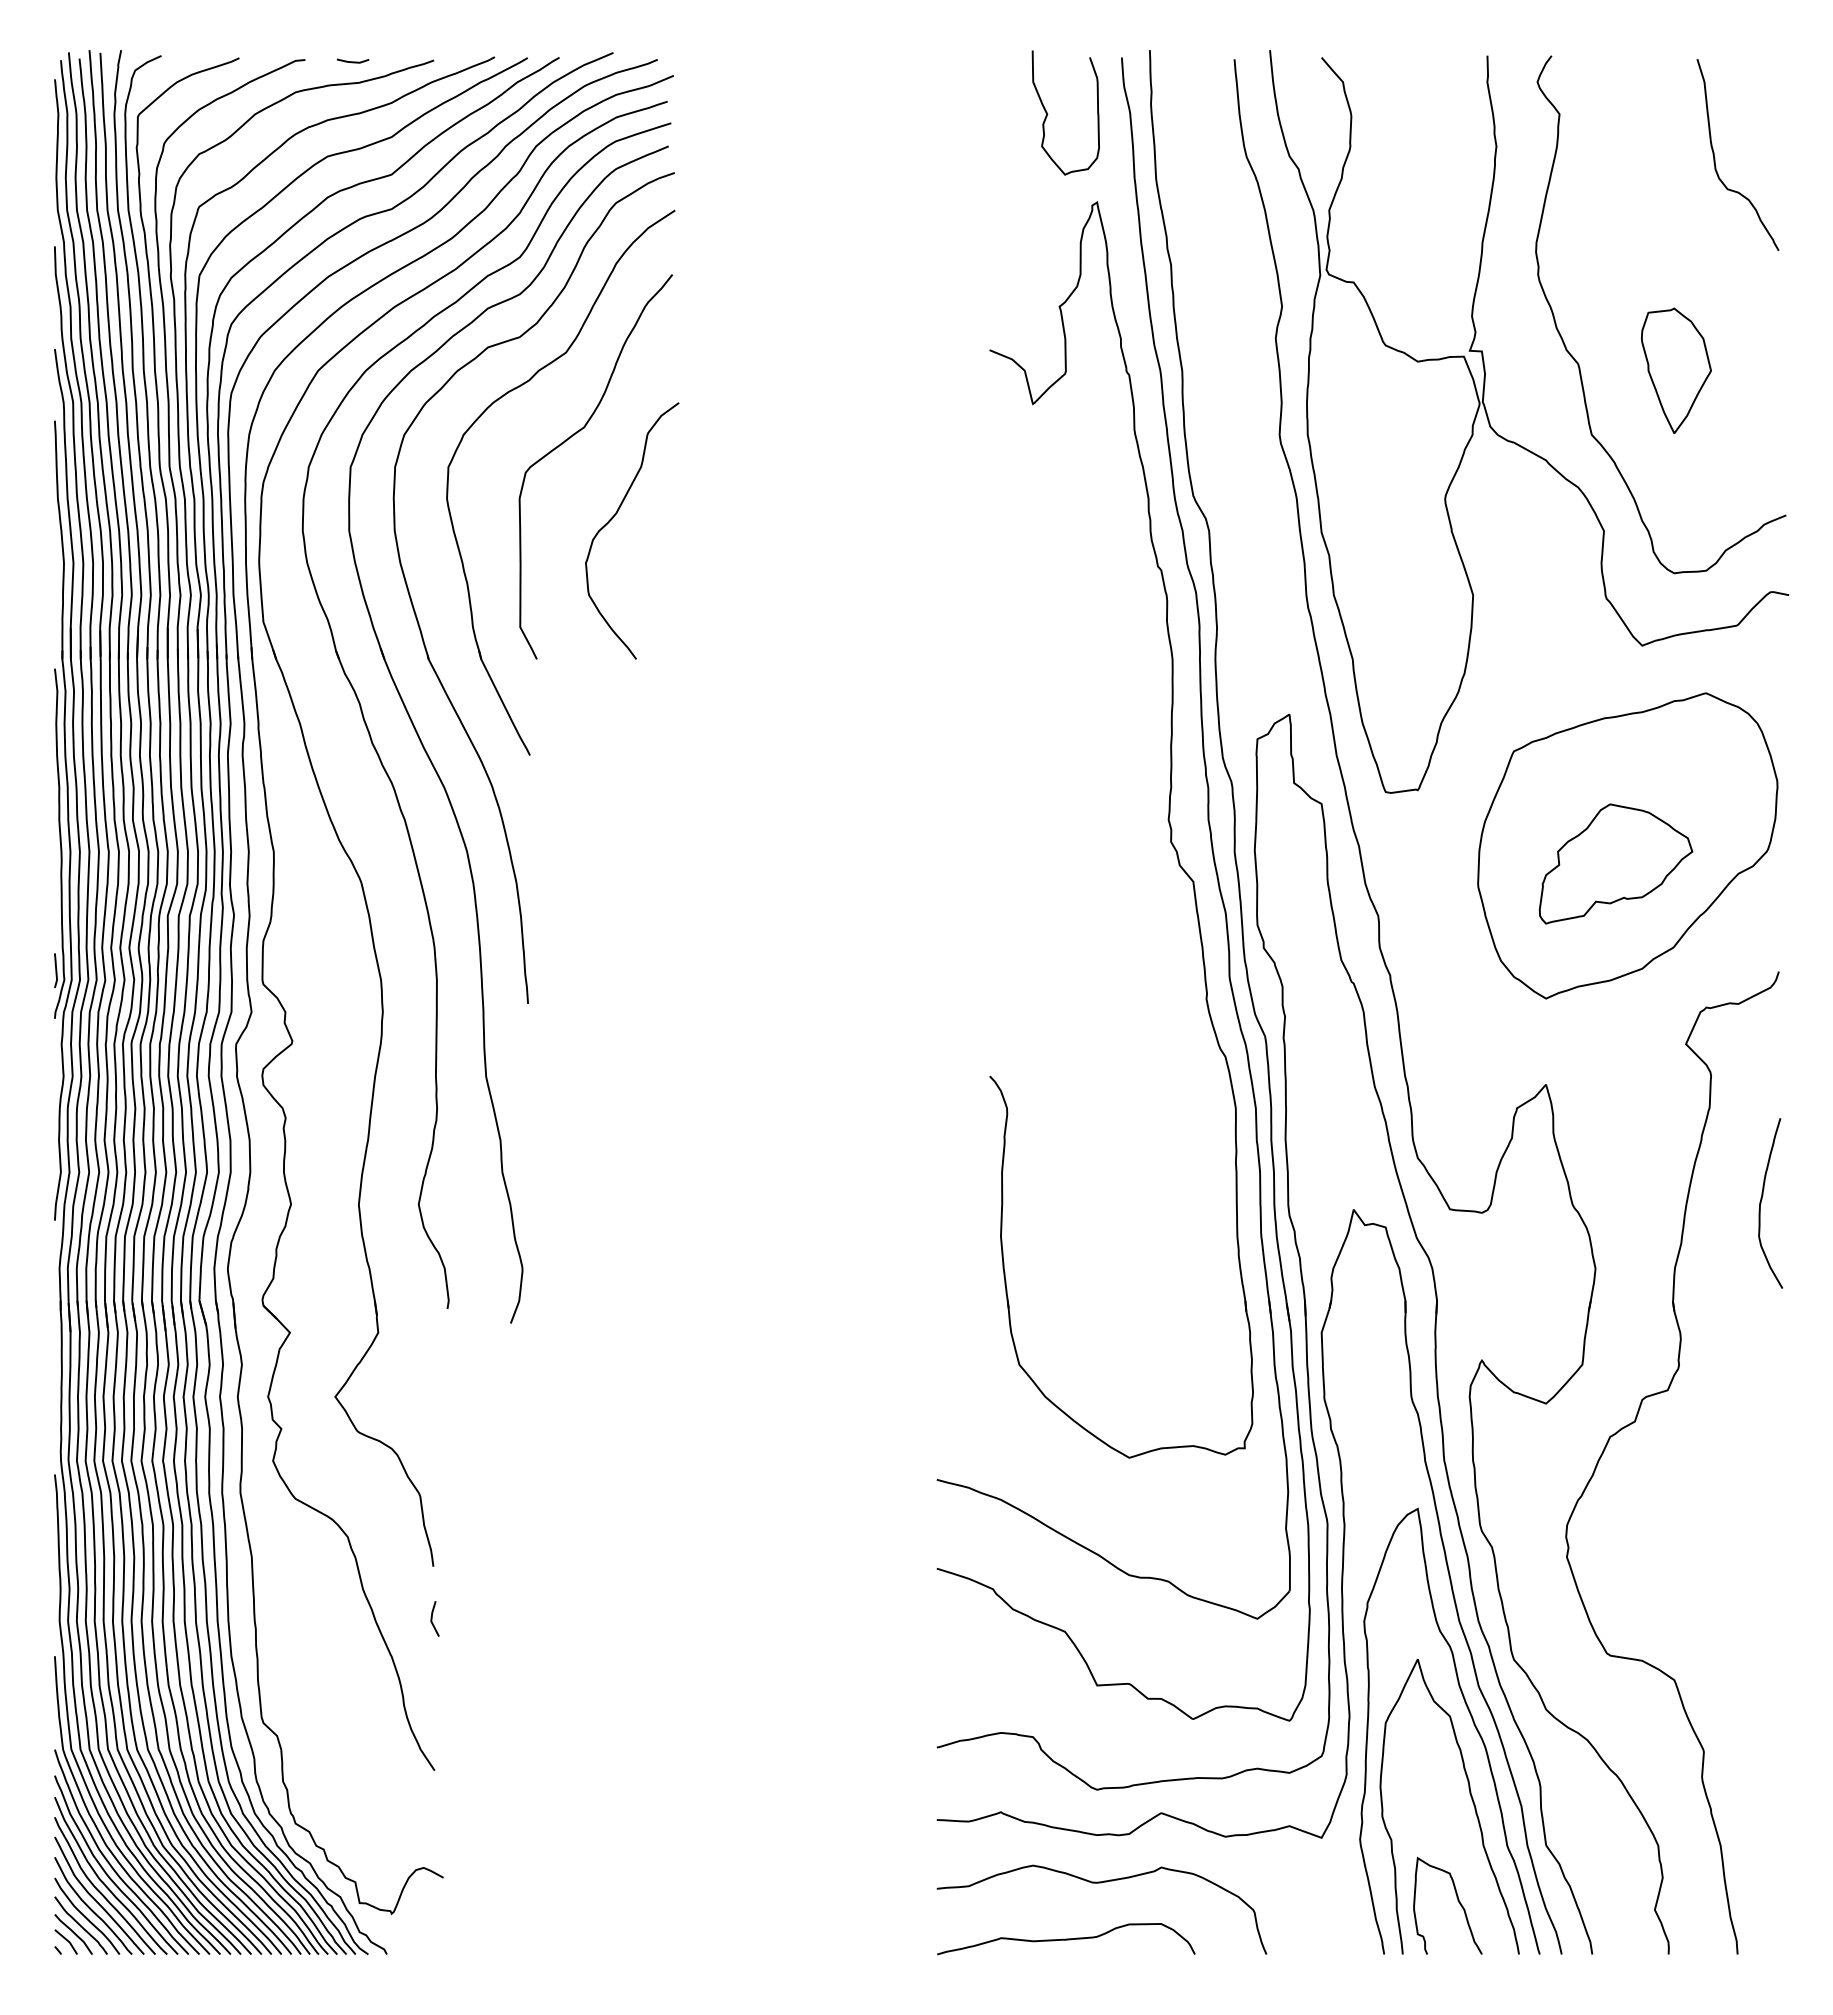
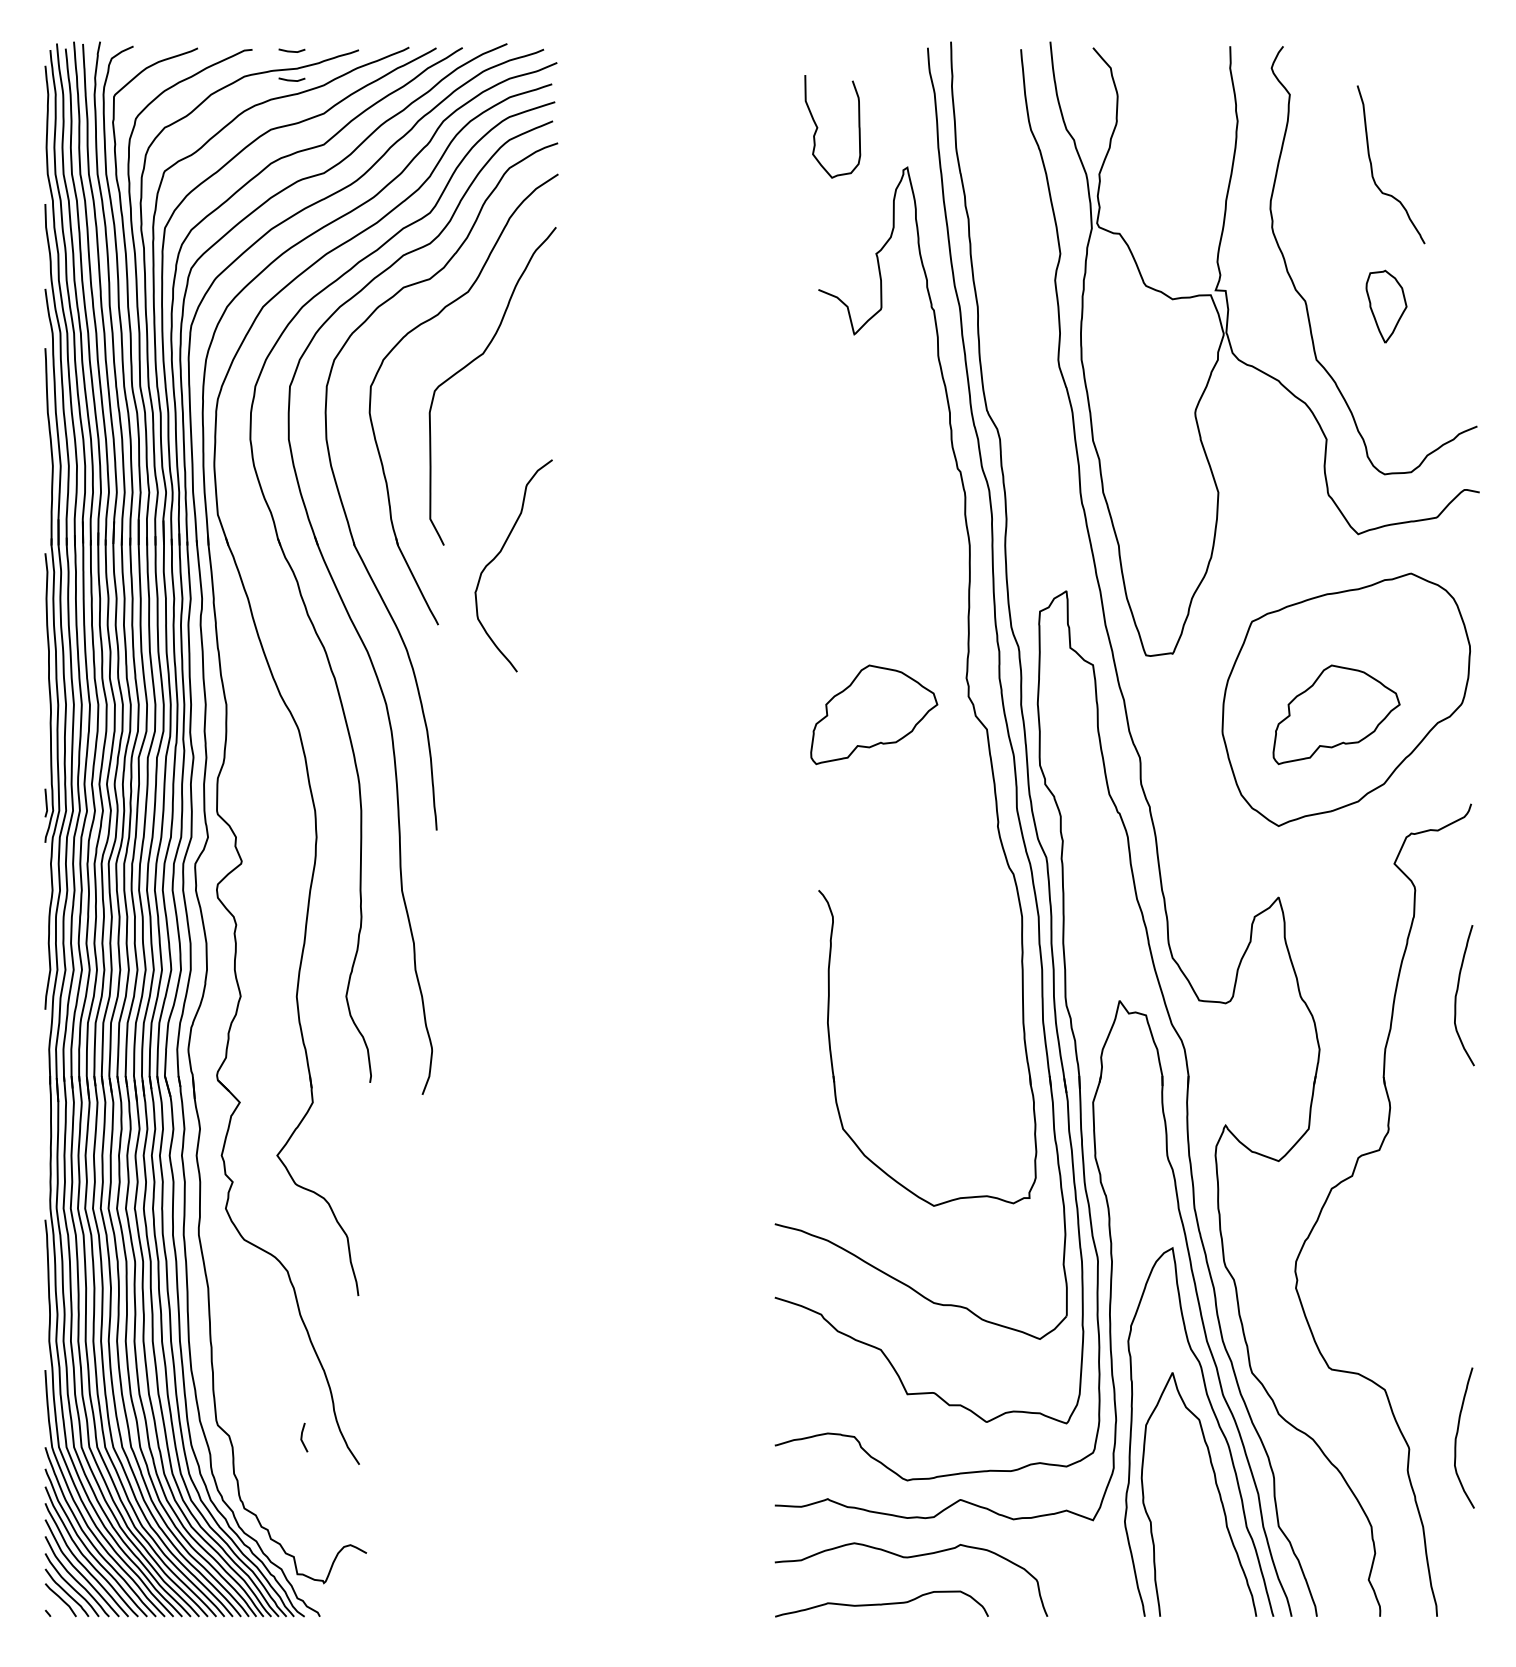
line: (353, 96) -> (292, 80), added
curve: (1048, 114) -> (818, 127), moved
curve: (1715, 158) -> (1372, 167), moved
part: (1676, 370) -> (1386, 306), size x0.7
curve: (614, 517) -> (499, 554), moved
part: (1056, 863) -> (873, 714), added
line: (432, 1618) -> (302, 1437), moved
curve: (1762, 1734) -> (1457, 1434), added
curve: (1457, 1900) -> (1205, 1572), removed
line: (65, 1940) -> (54, 1605), removed

